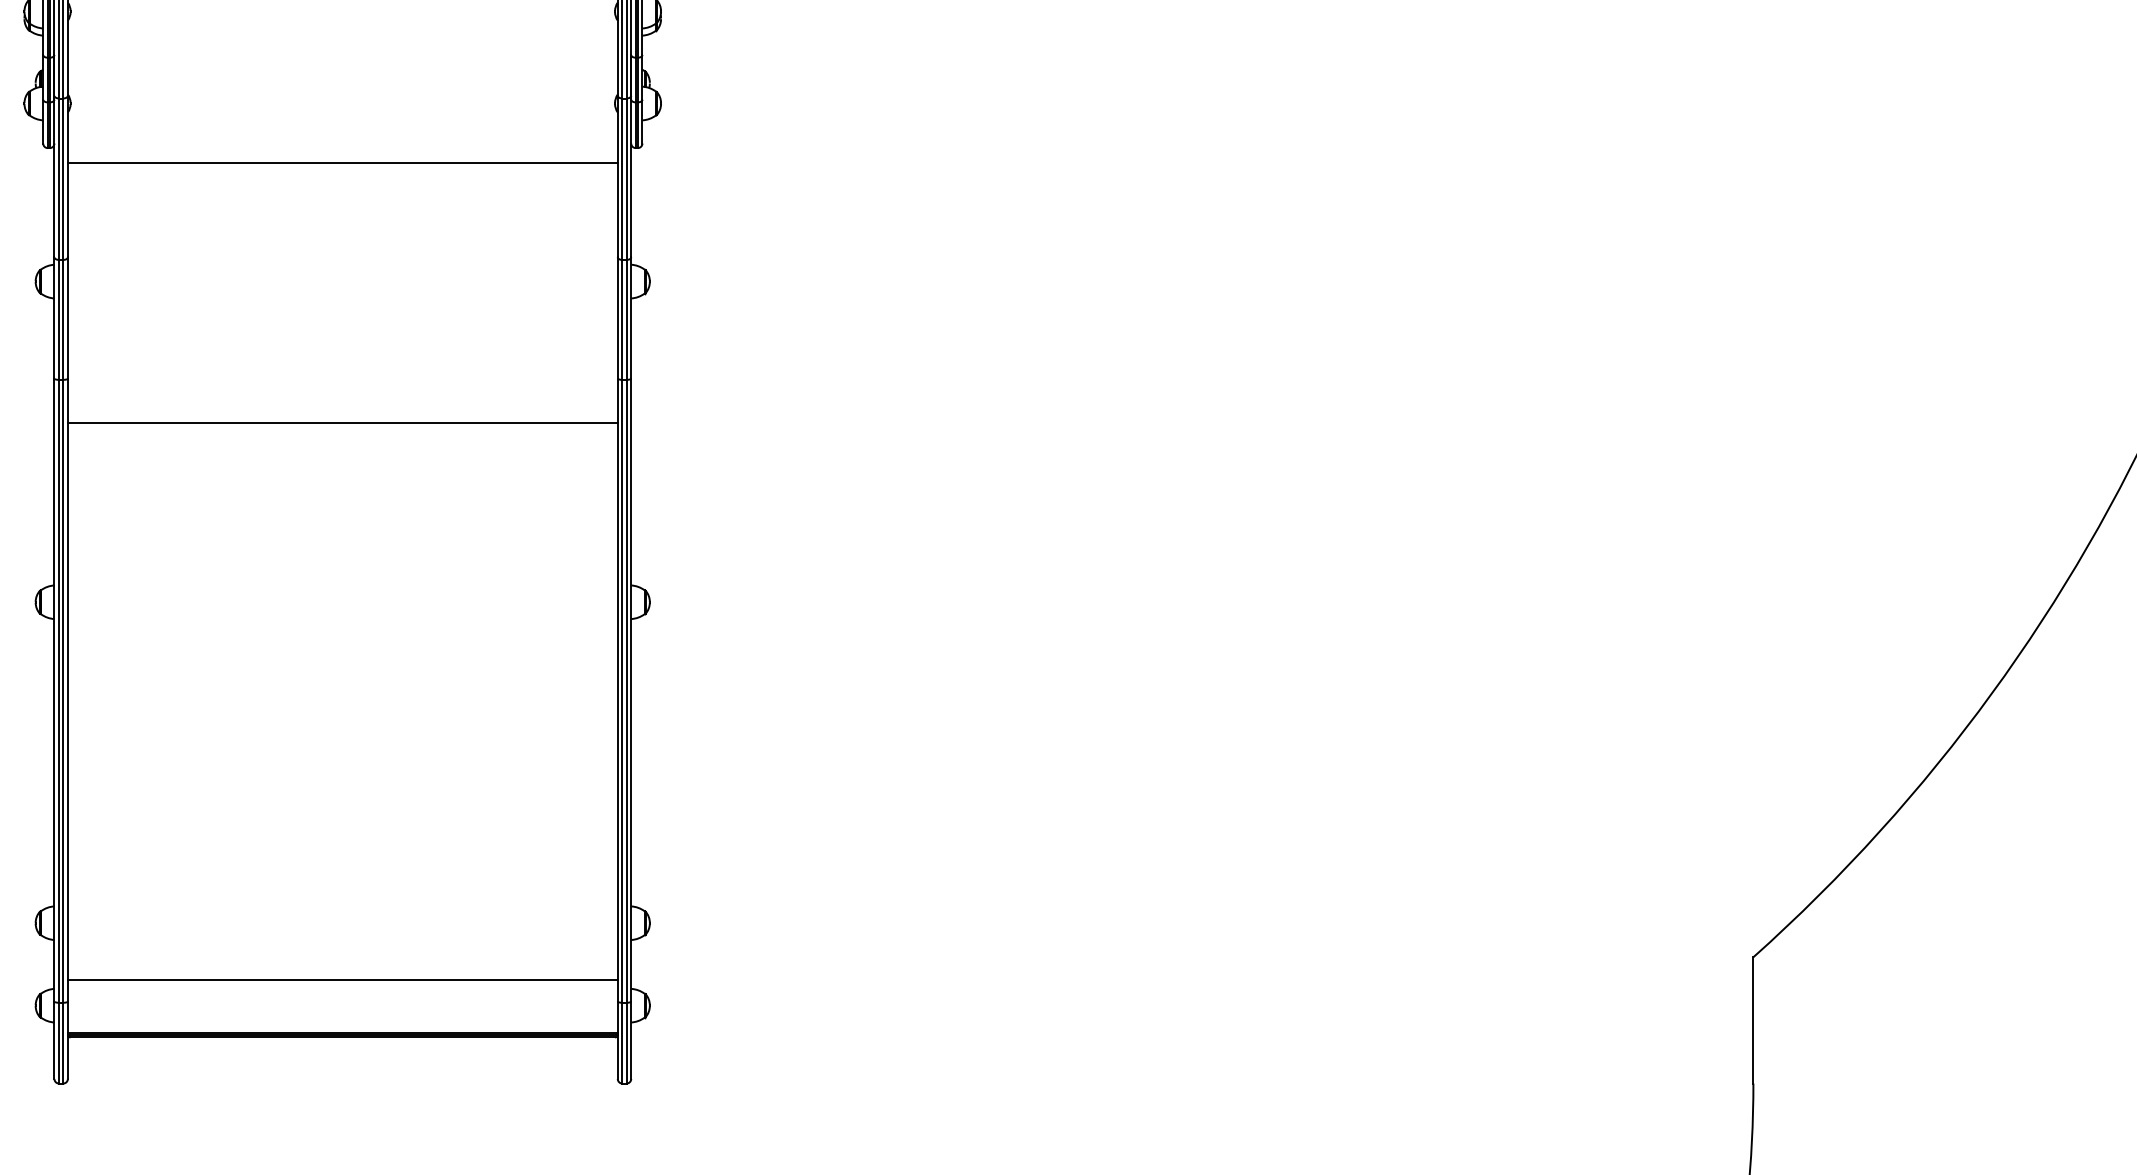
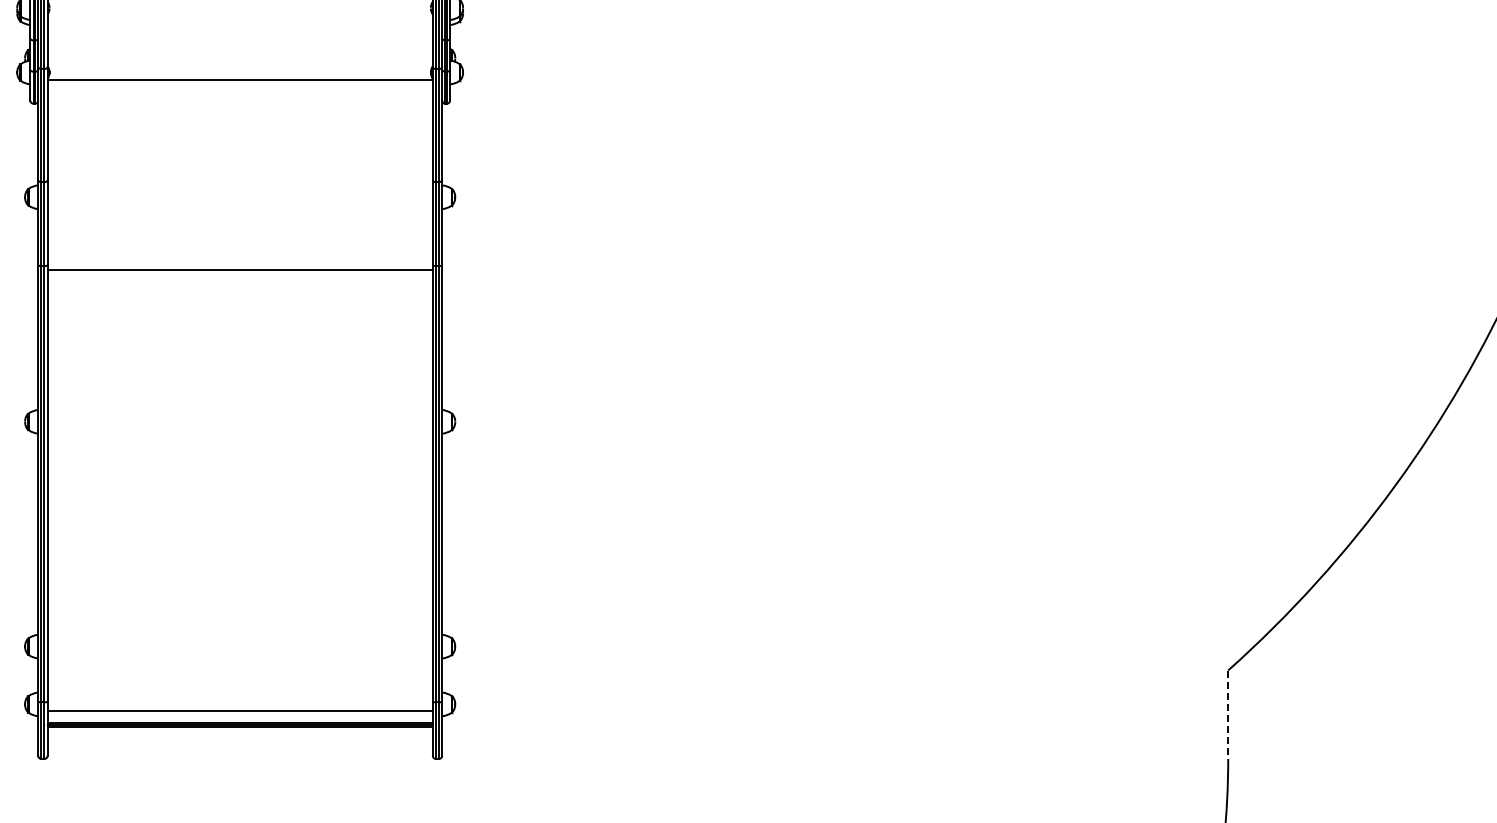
line: (341, 163) -> (239, 80), moved
line: (341, 423) -> (239, 270), moved
line: (341, 980) -> (239, 711), moved
line: (1753, 1021) -> (1228, 715), solid -> dashed

